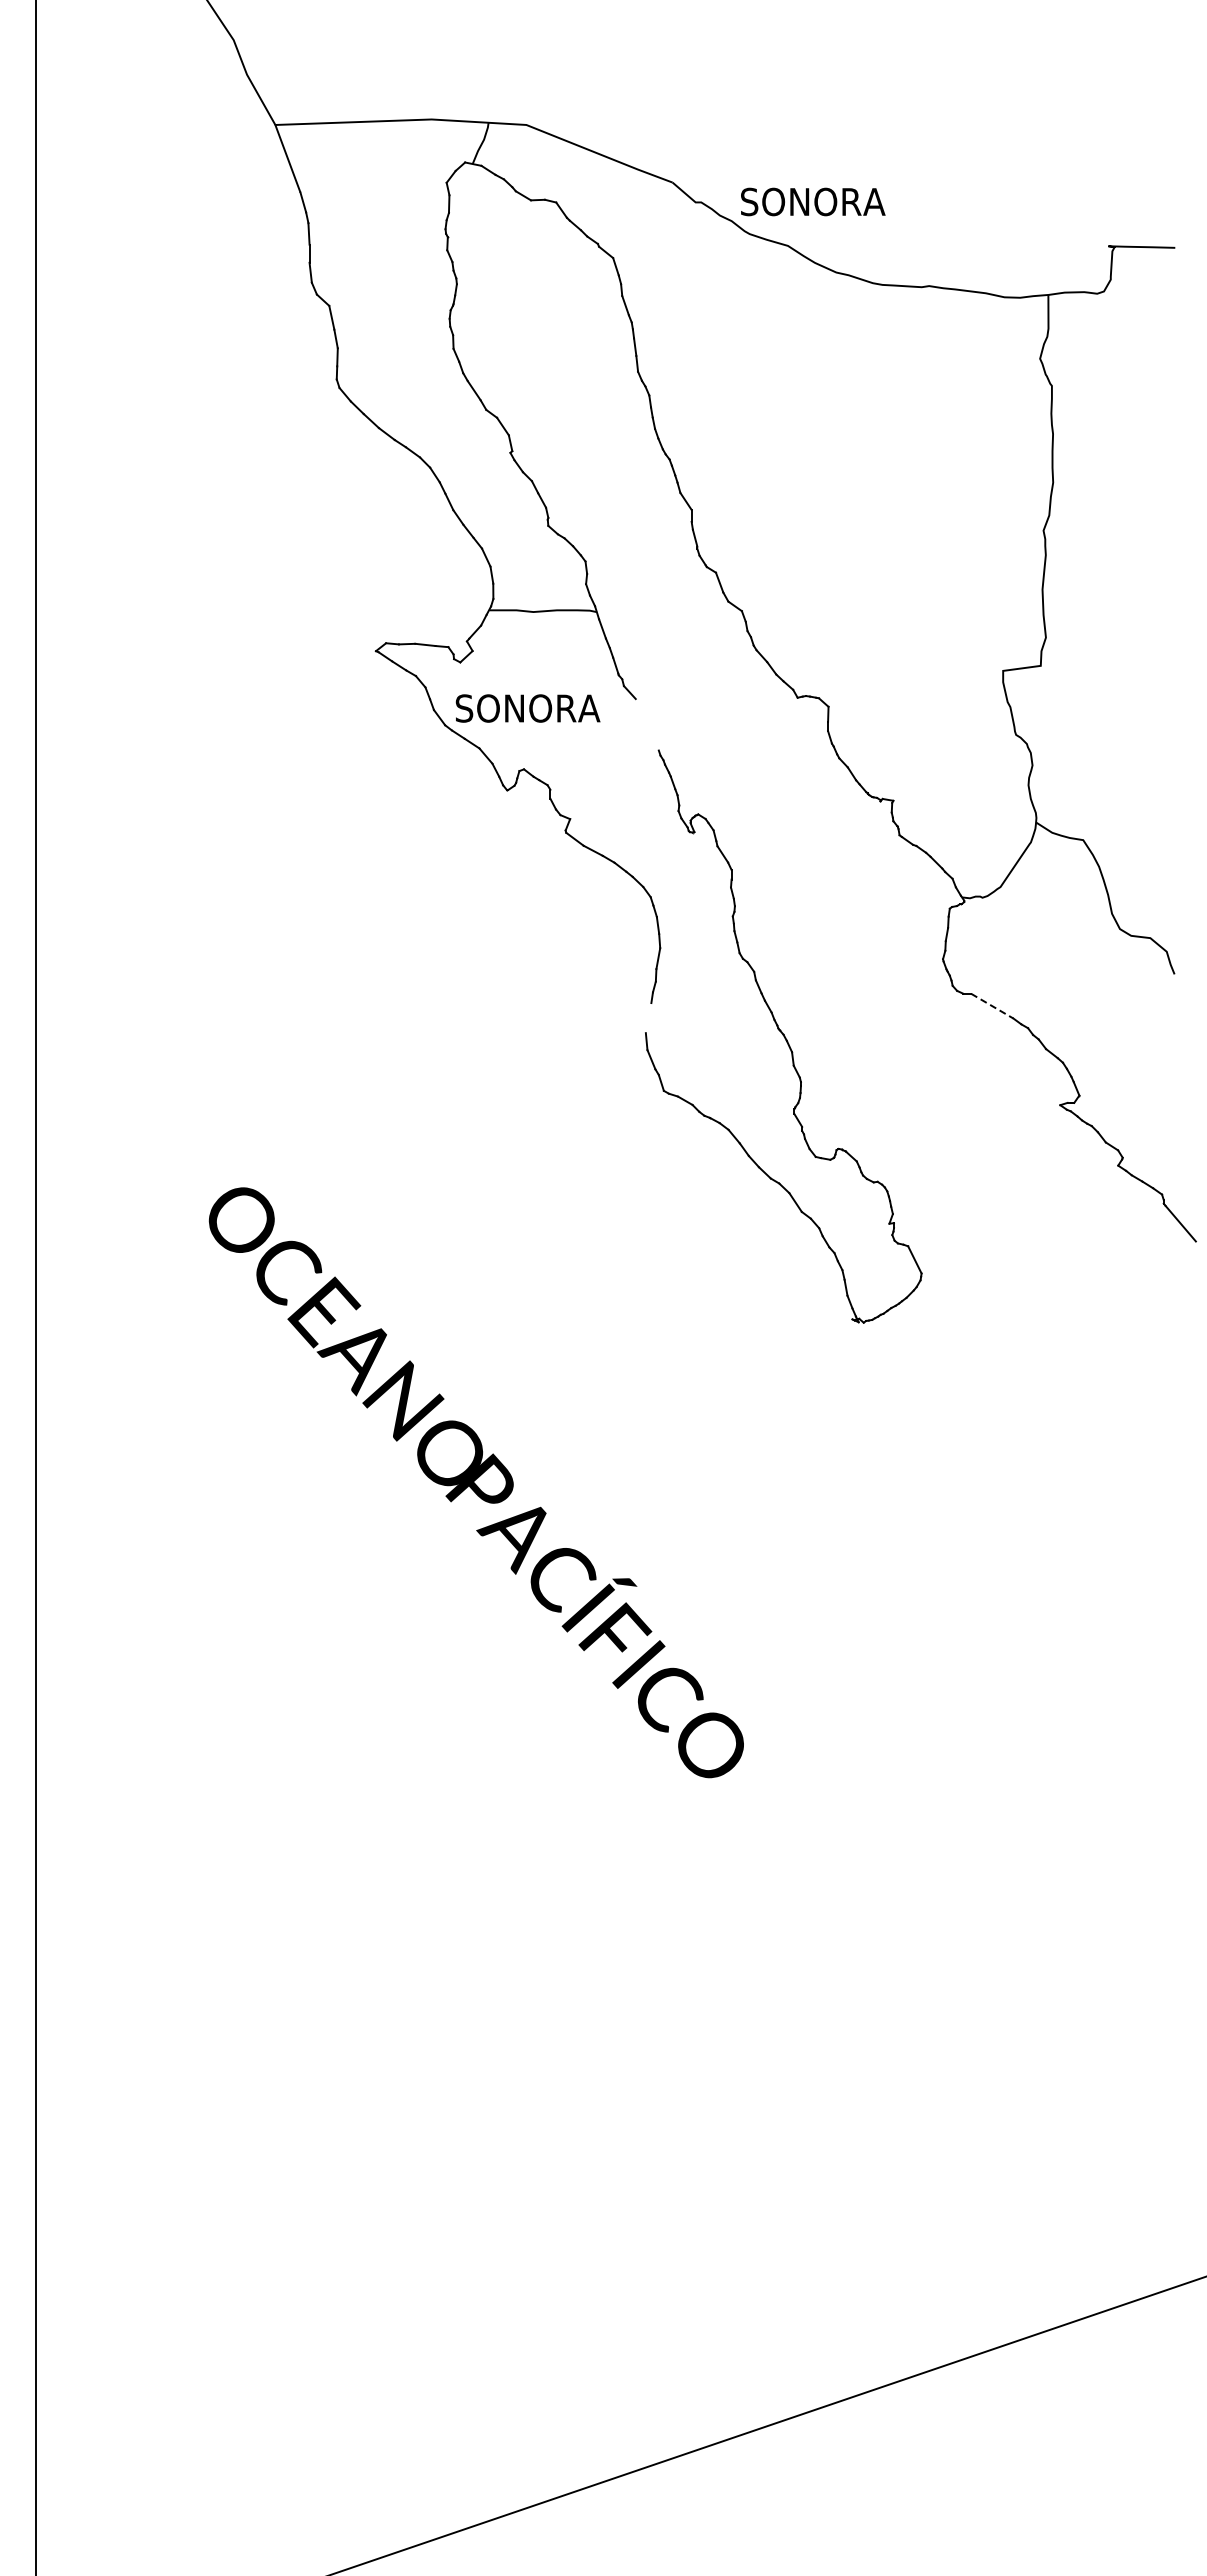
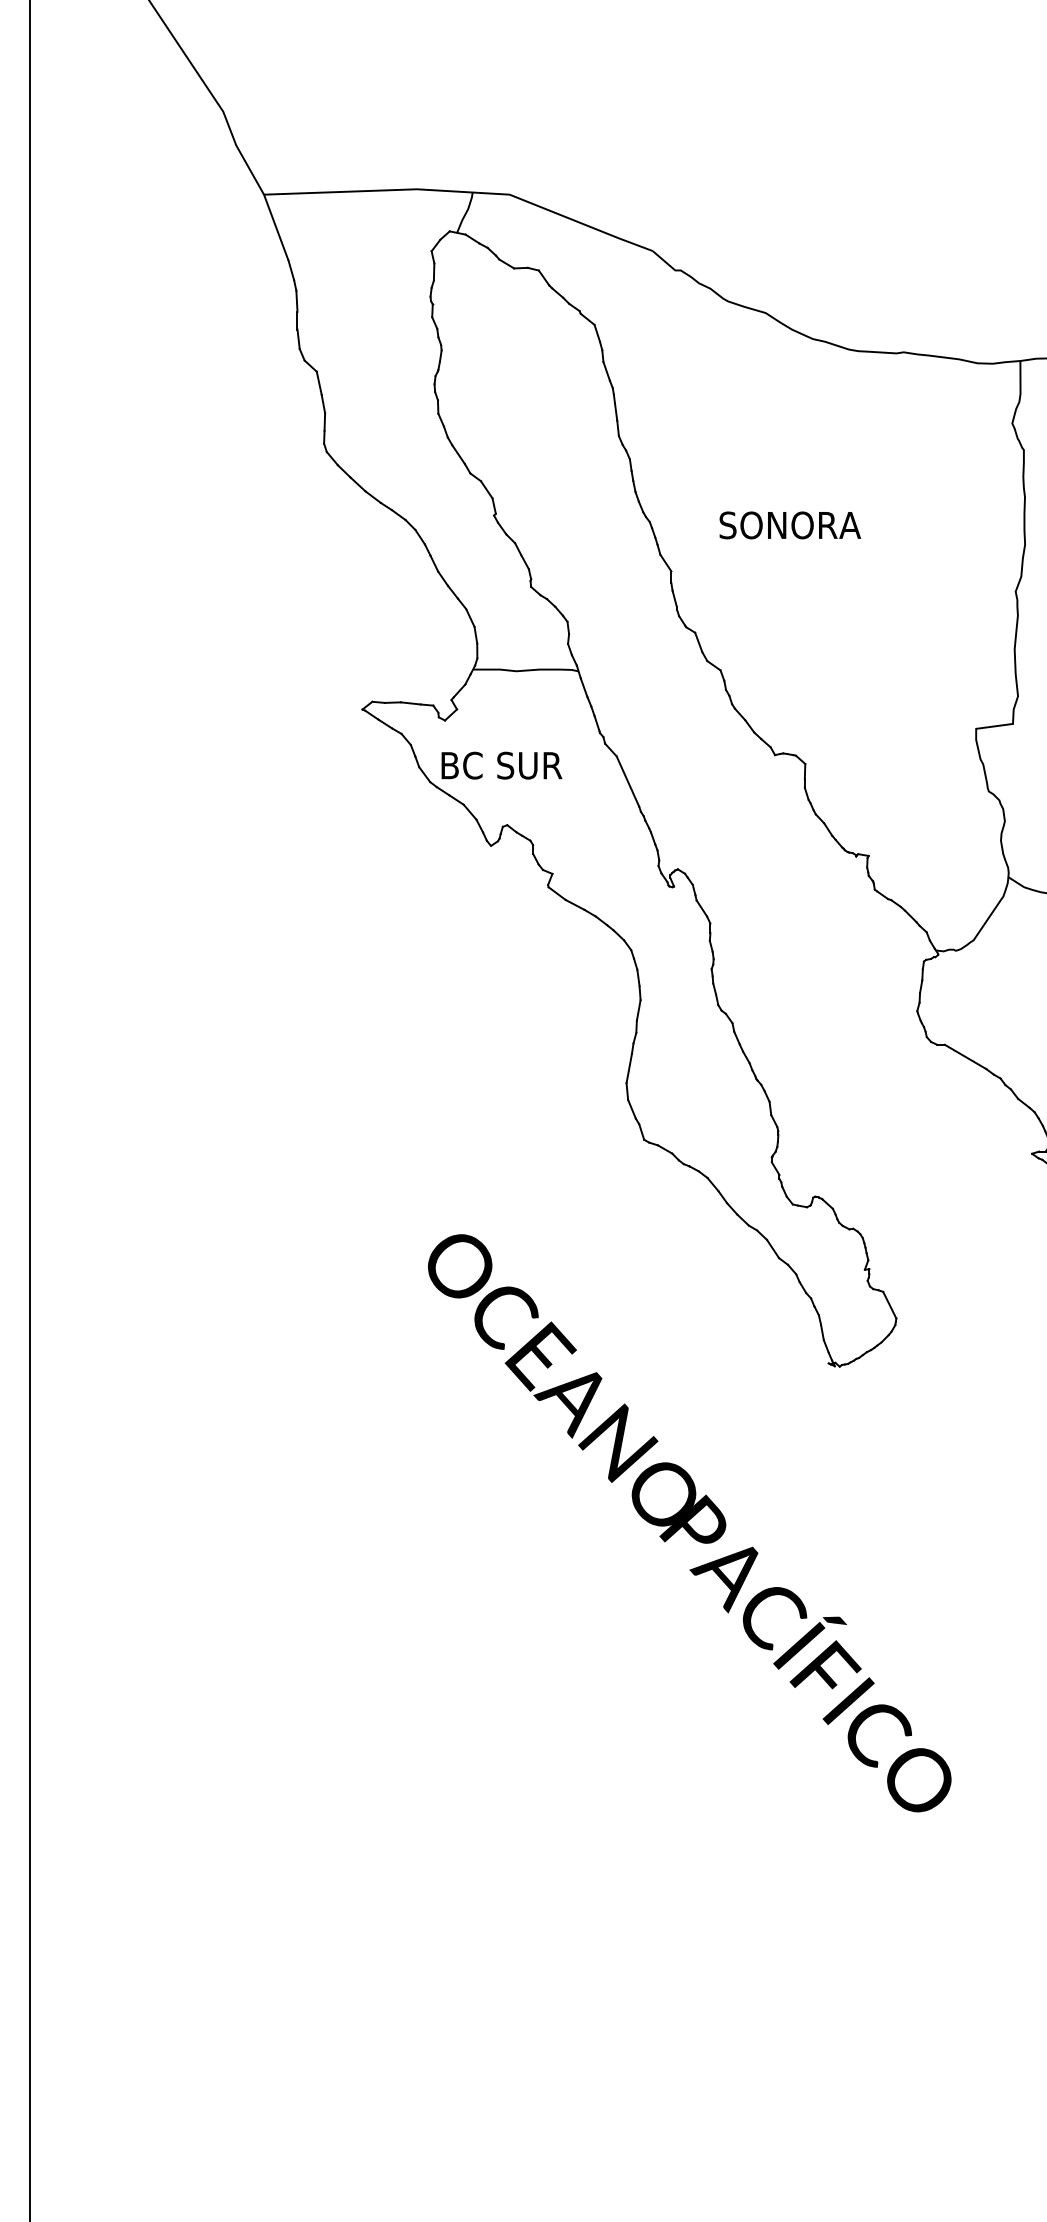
text: (813, 201) -> (790, 524), moved
text: (527, 708) -> (510, 765), SONORA -> BC SUR
line: (646, 724) -> (627, 781), added
line: (992, 1006) -> (965, 1057), dashed -> solid
line: (648, 1018) -> (629, 1068), added
text: (475, 1482) -> (688, 1523), moved

